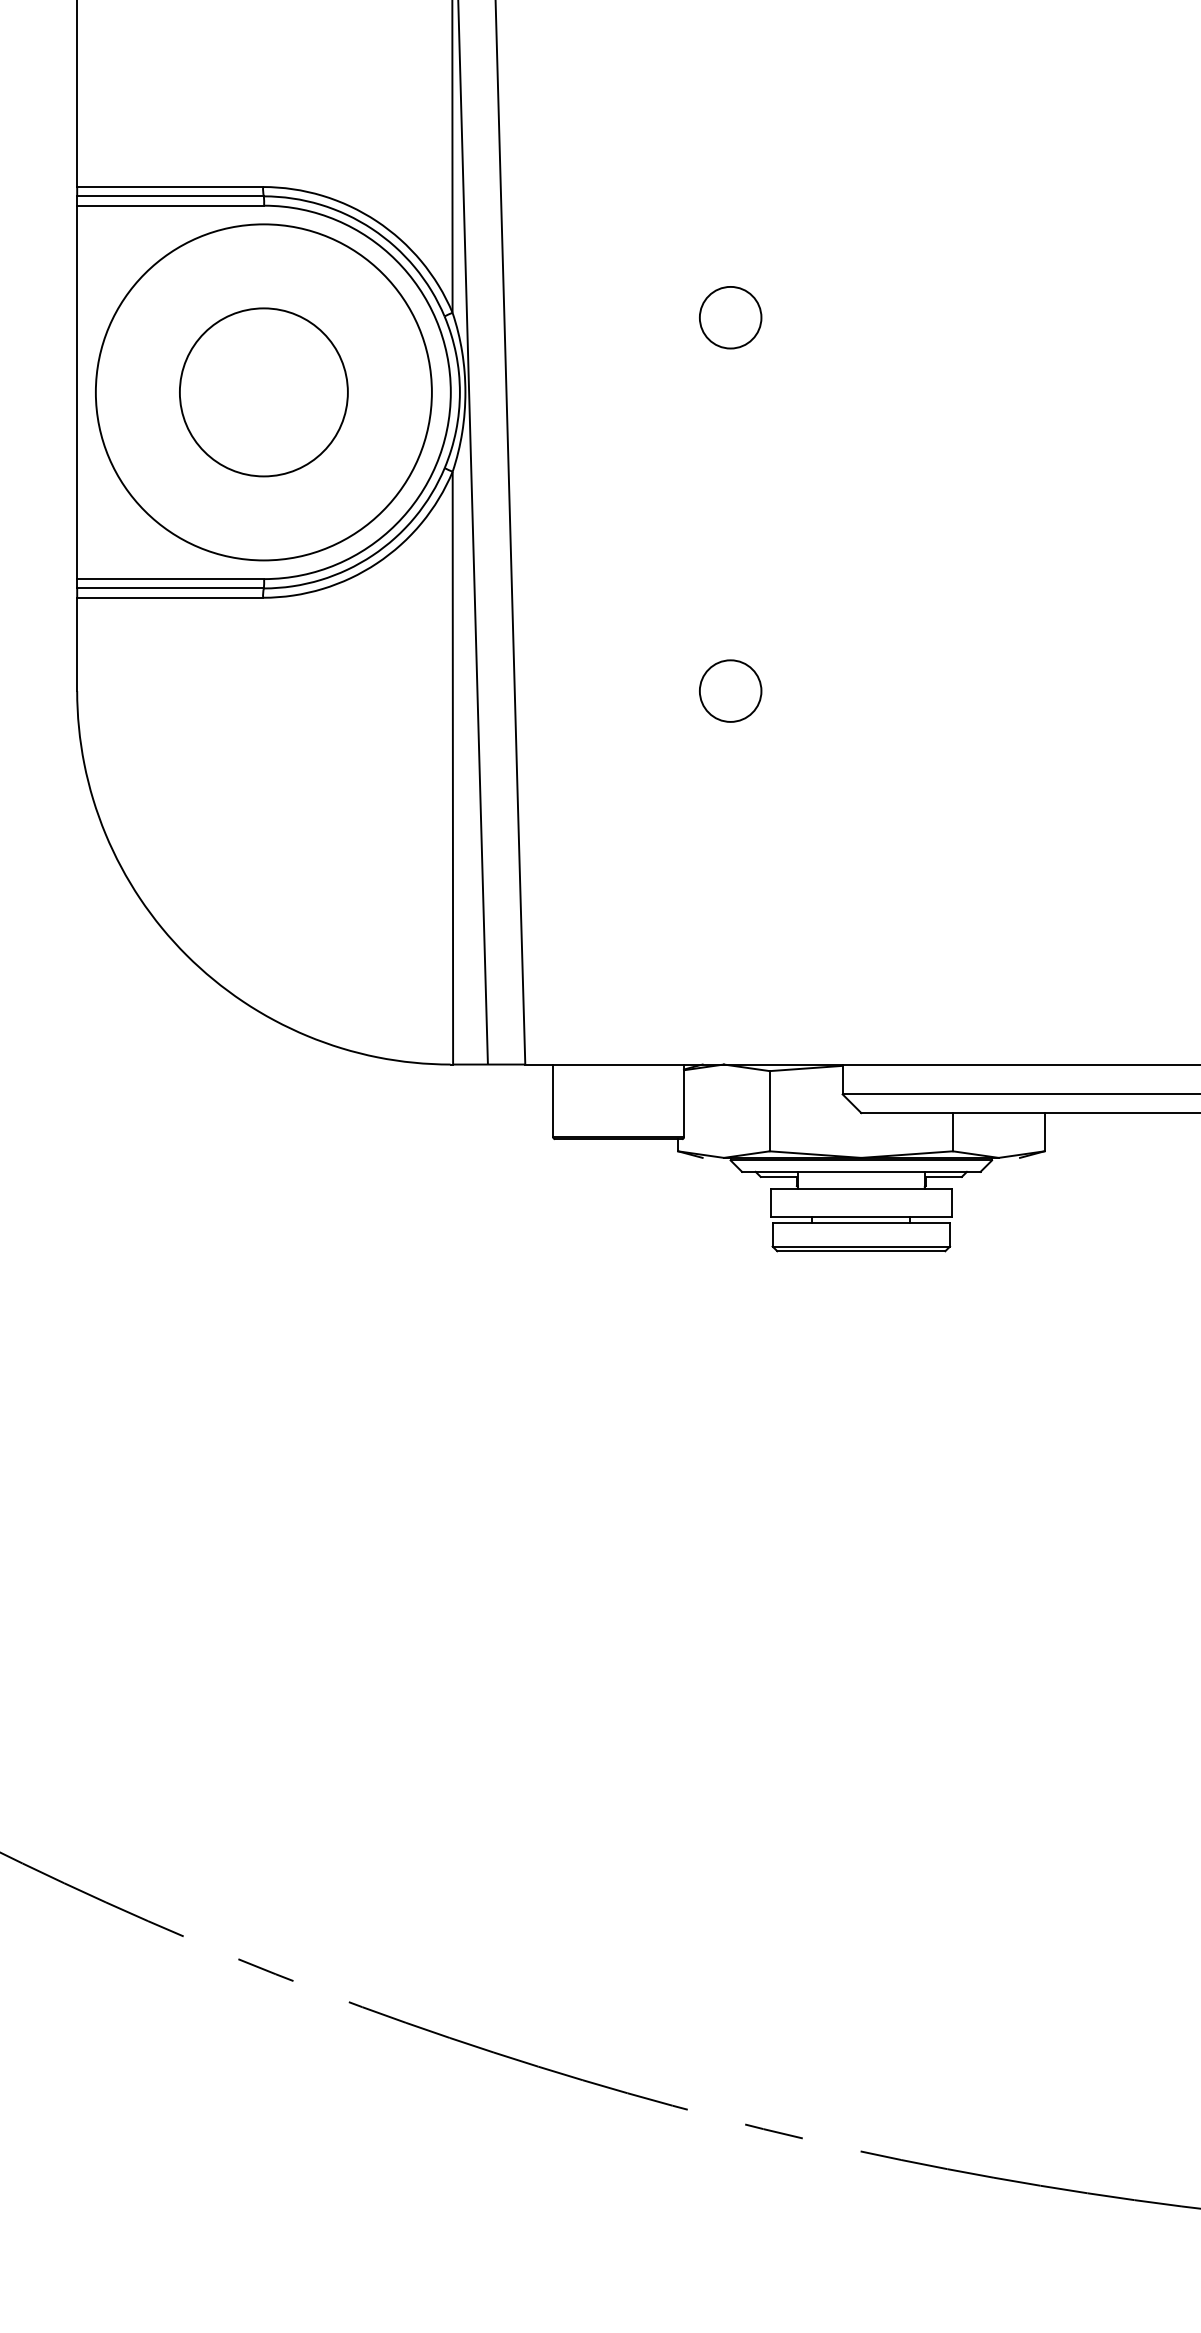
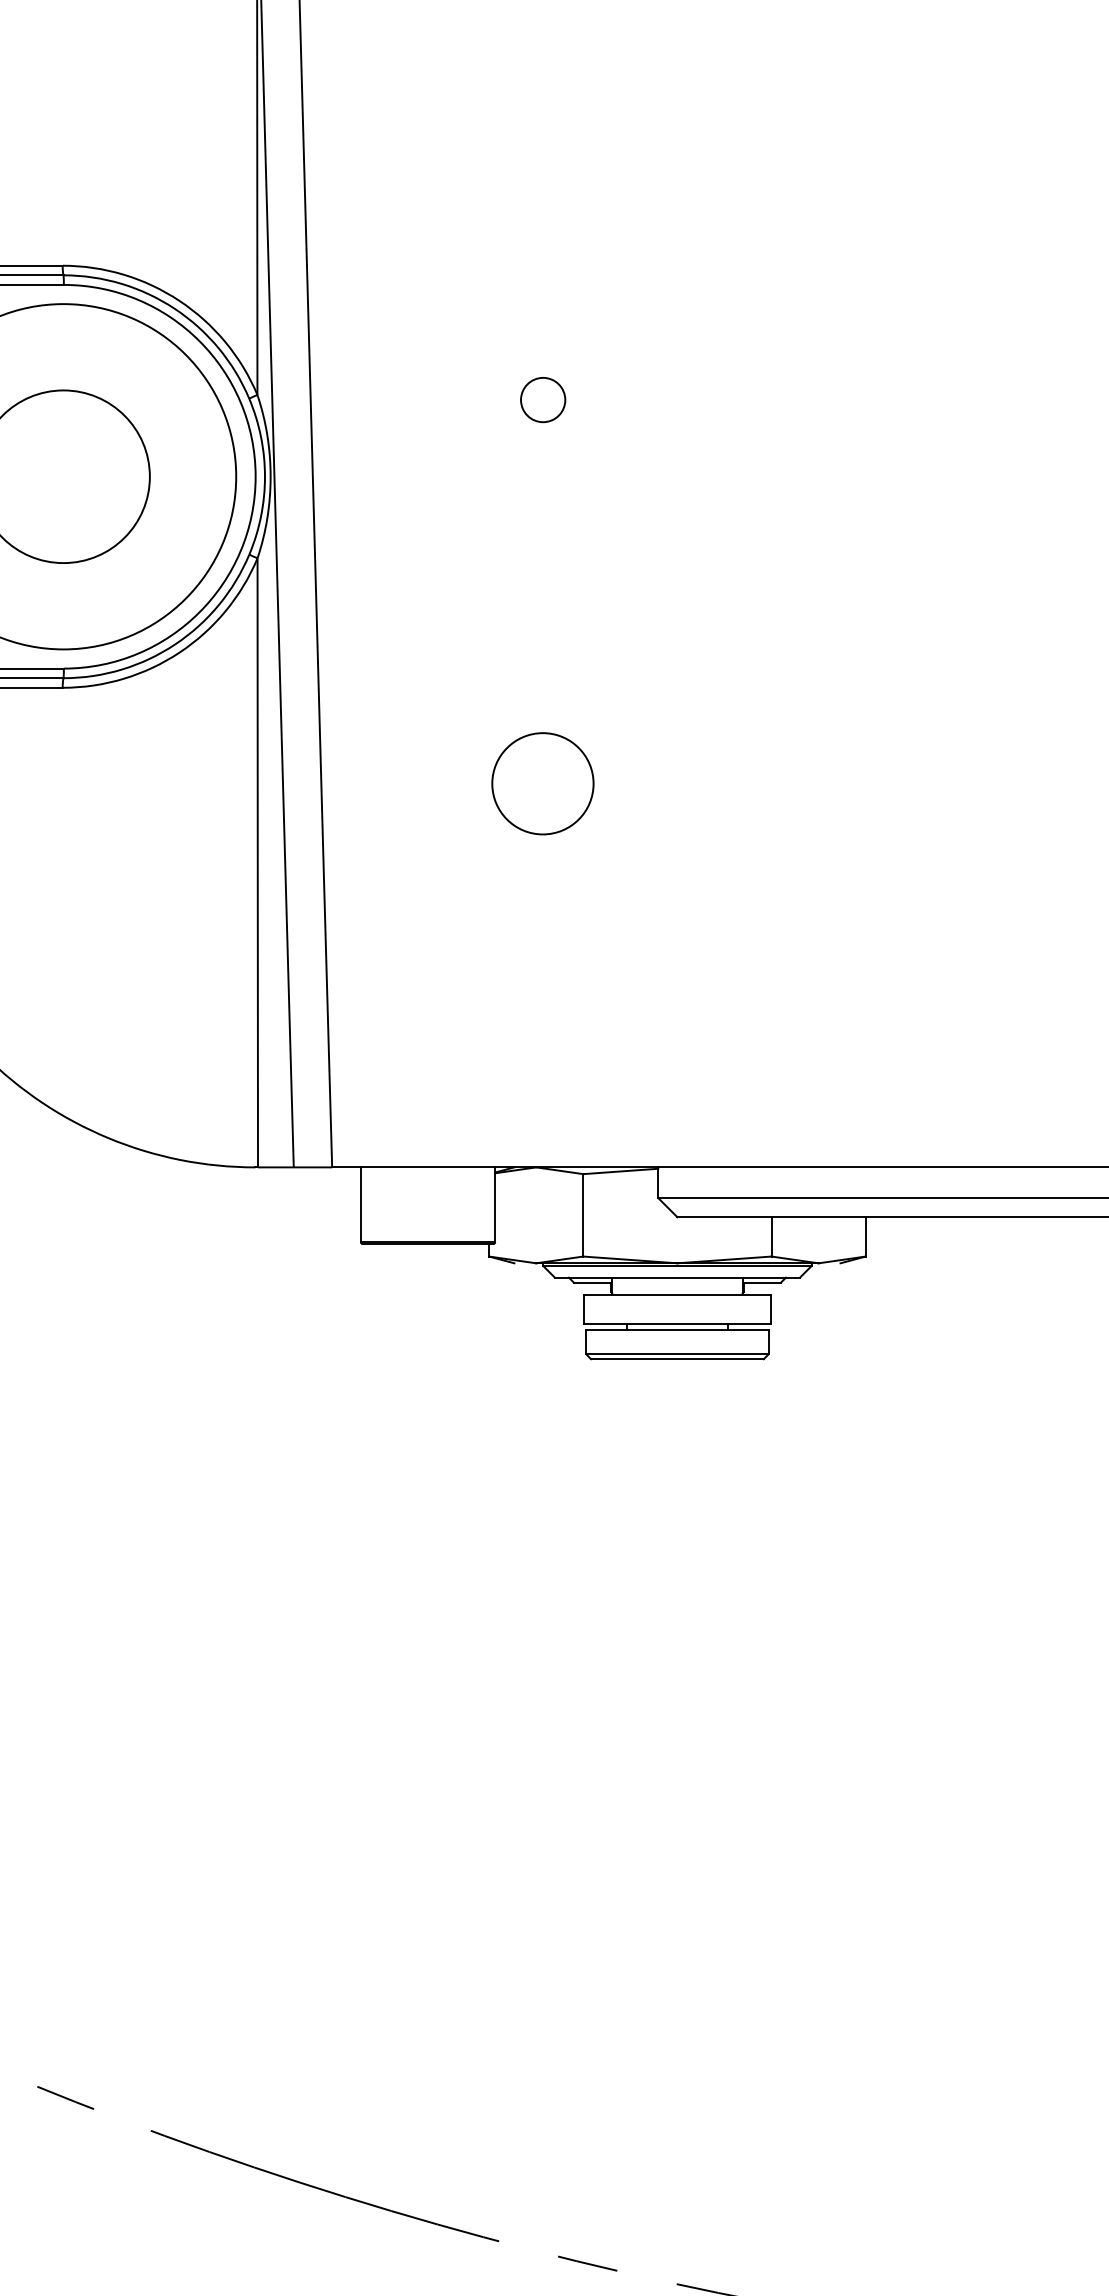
circle: (730, 317) -> (543, 399), size x0.7
circle: (730, 690) -> (543, 783), size x1.6

